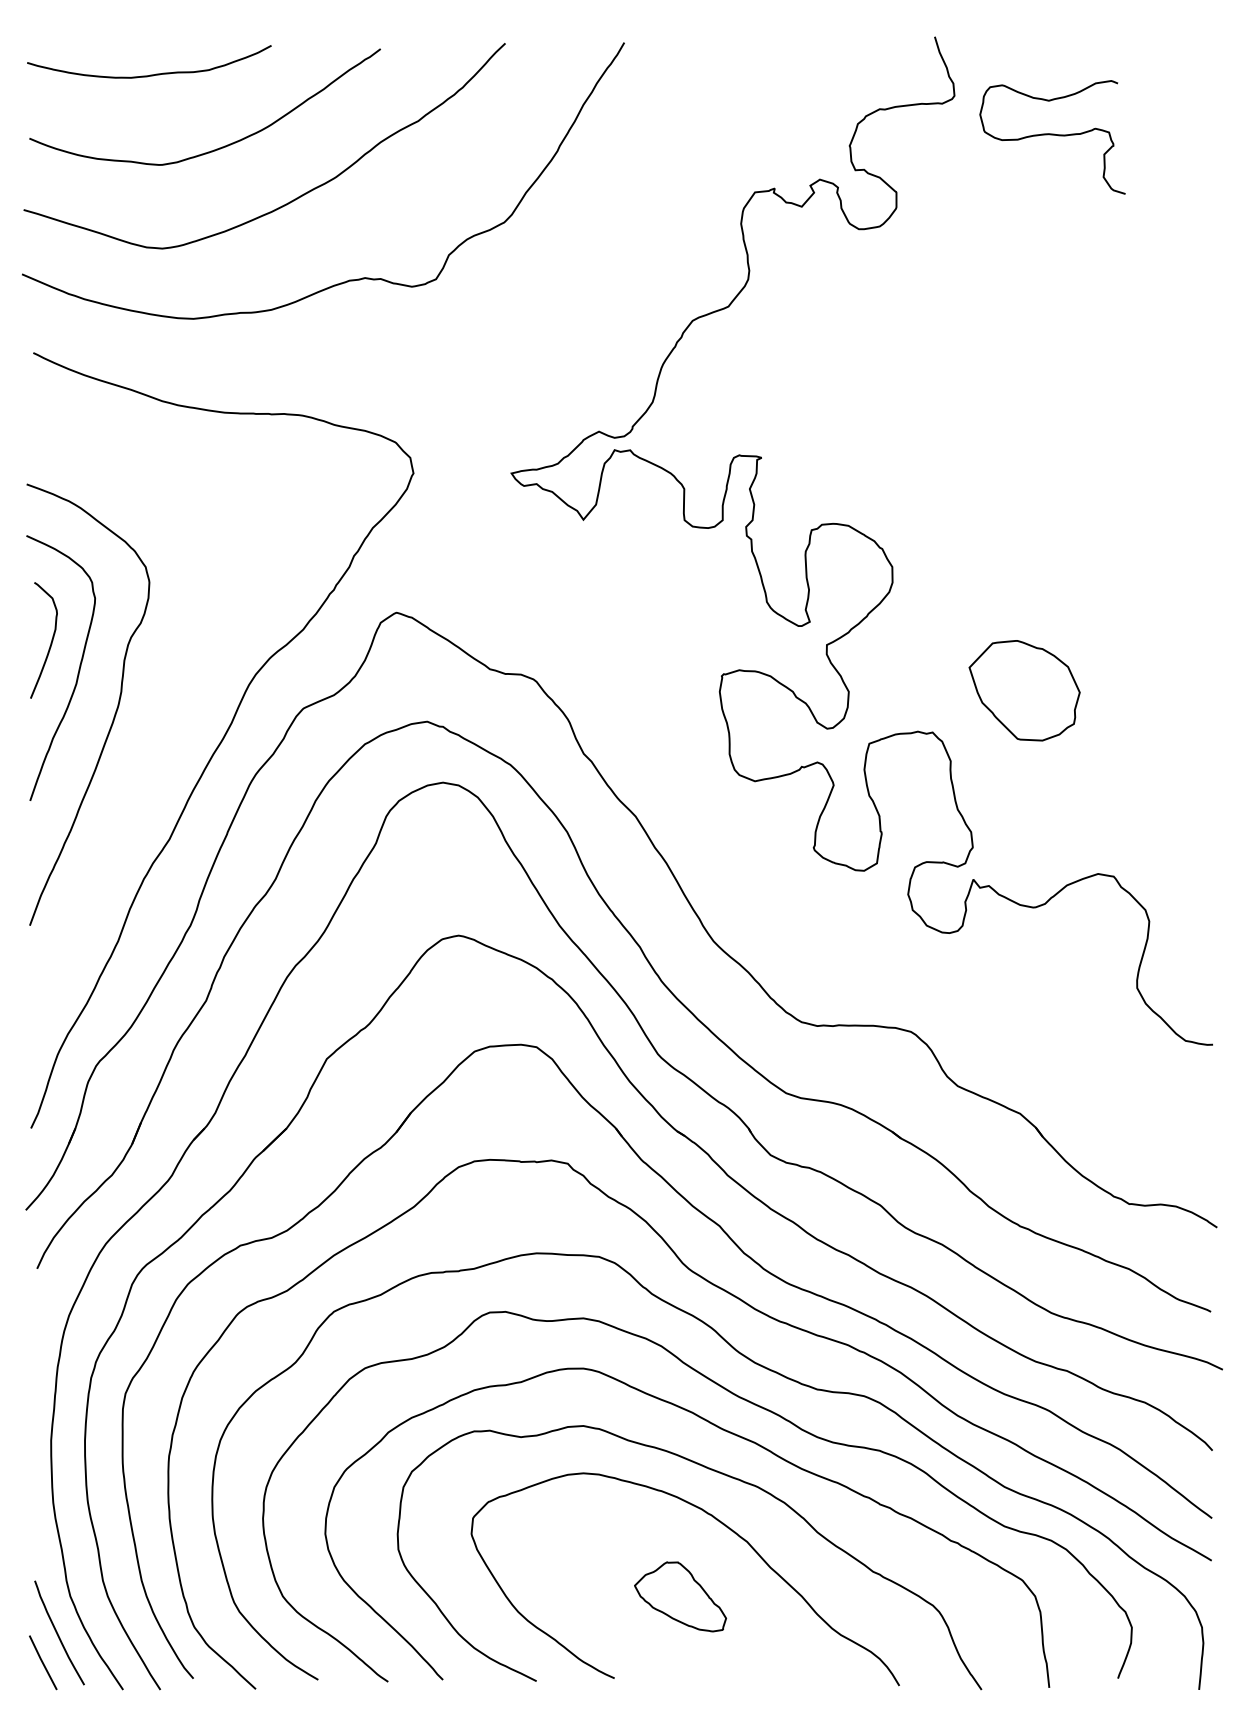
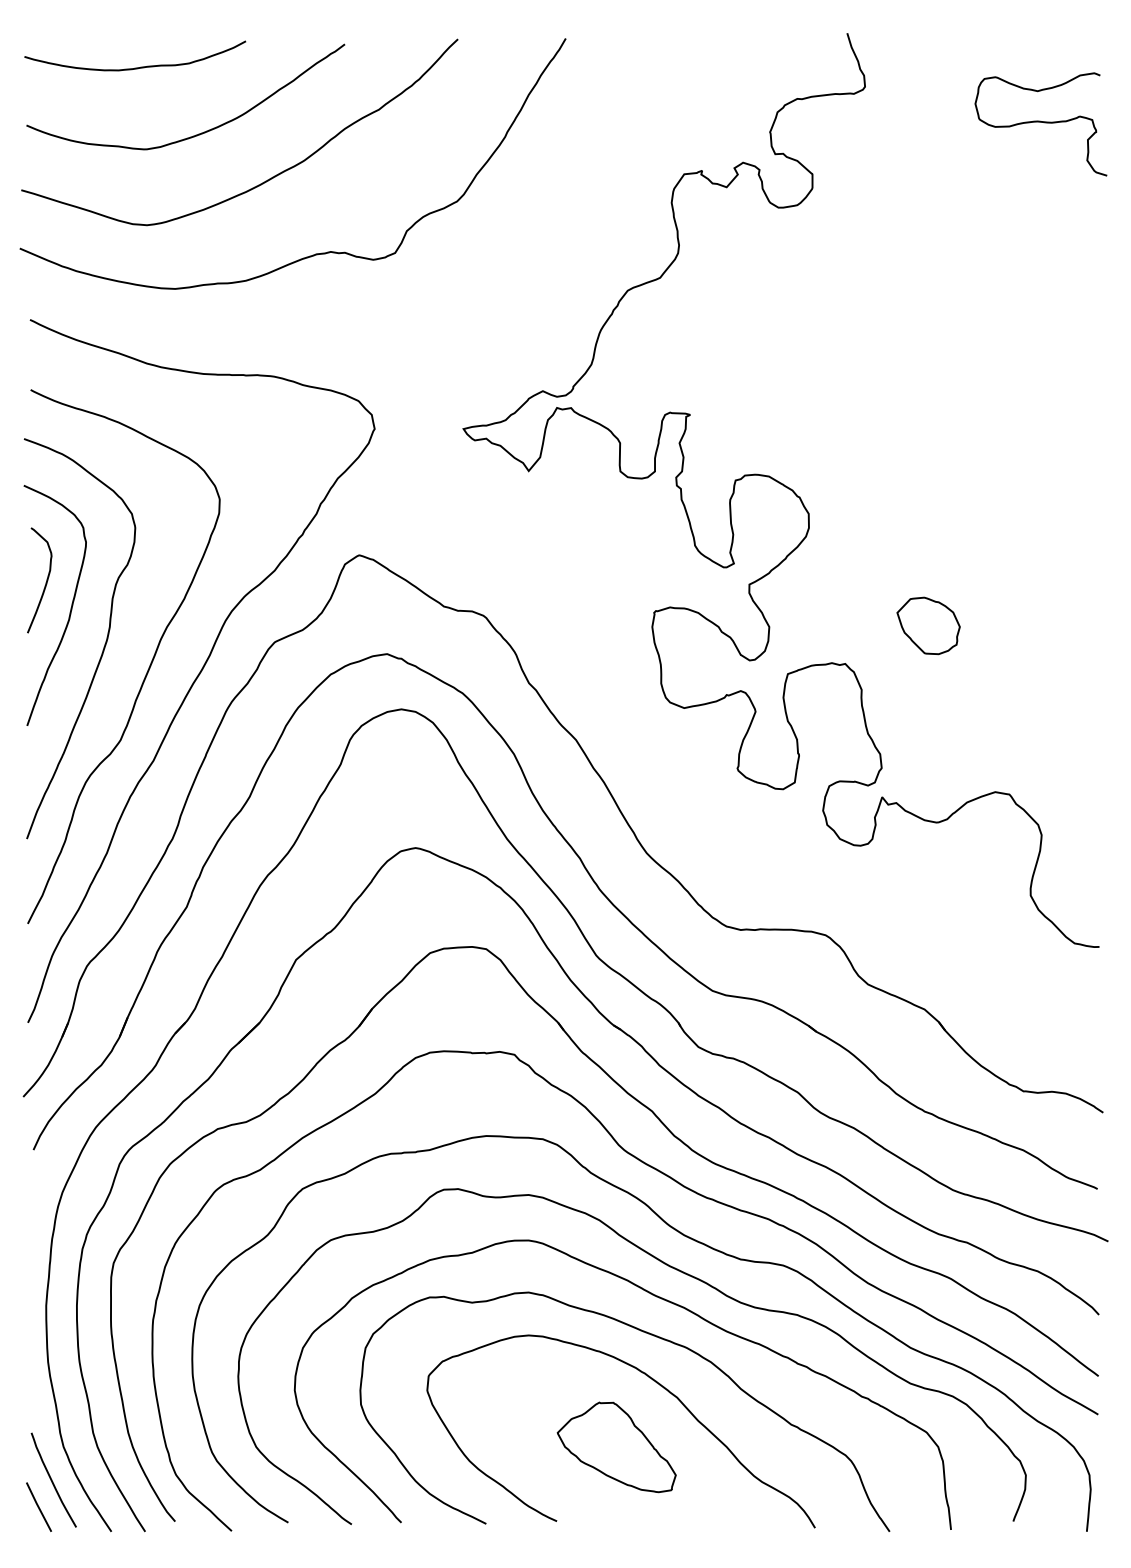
curve: (1052, 135) -> (1040, 122), moved
part: (1024, 690) -> (928, 625), size x0.62
curve: (164, 735) -> (148, 666), added
part: (680, 1596) -> (616, 1447), size x1.43

